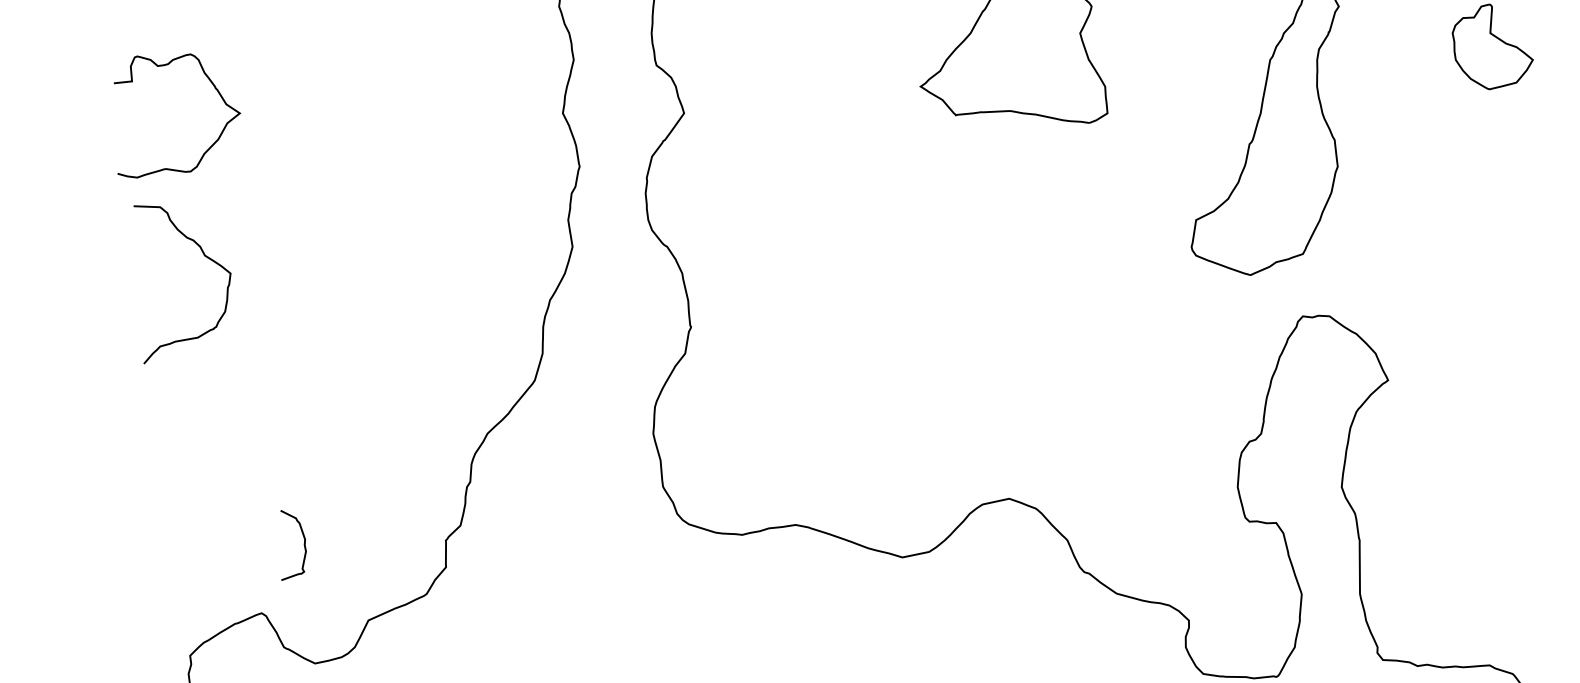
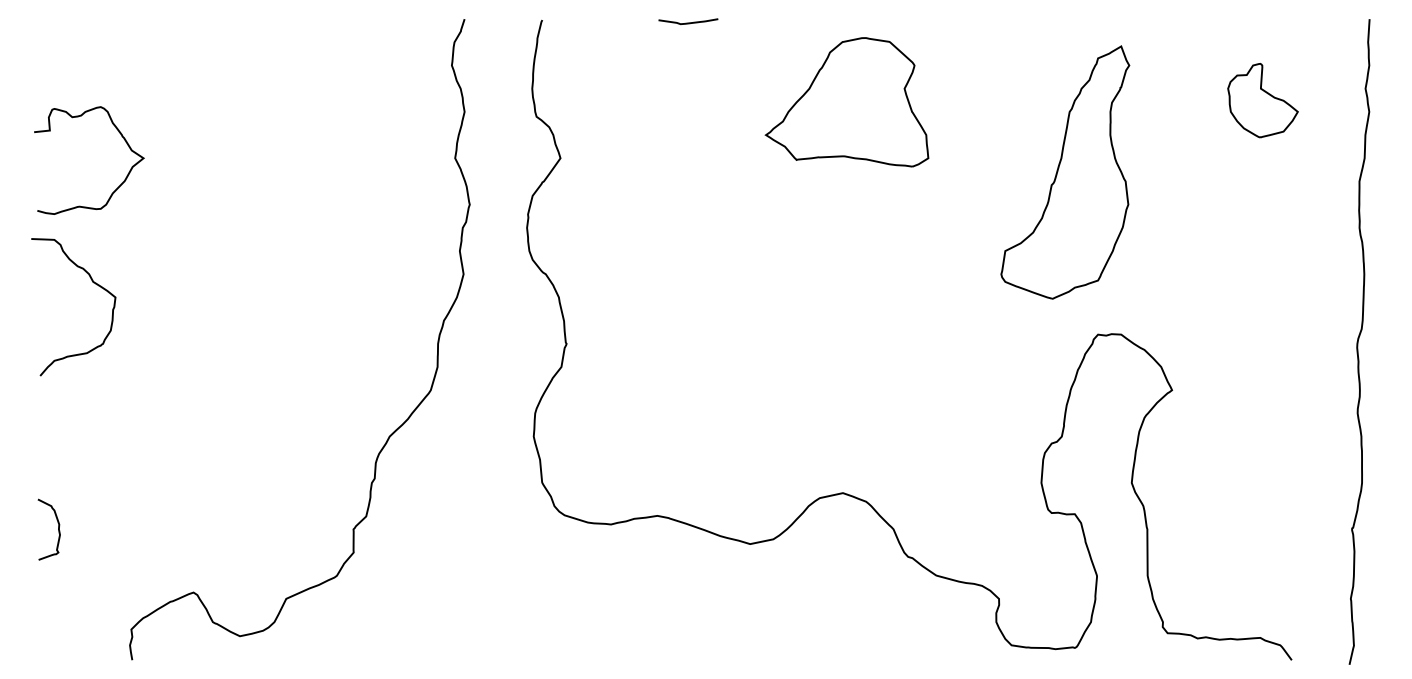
curve: (209, 146) -> (117, 187), moved
curve: (205, 257) -> (93, 283), moved
curve: (304, 545) -> (58, 529), moved

